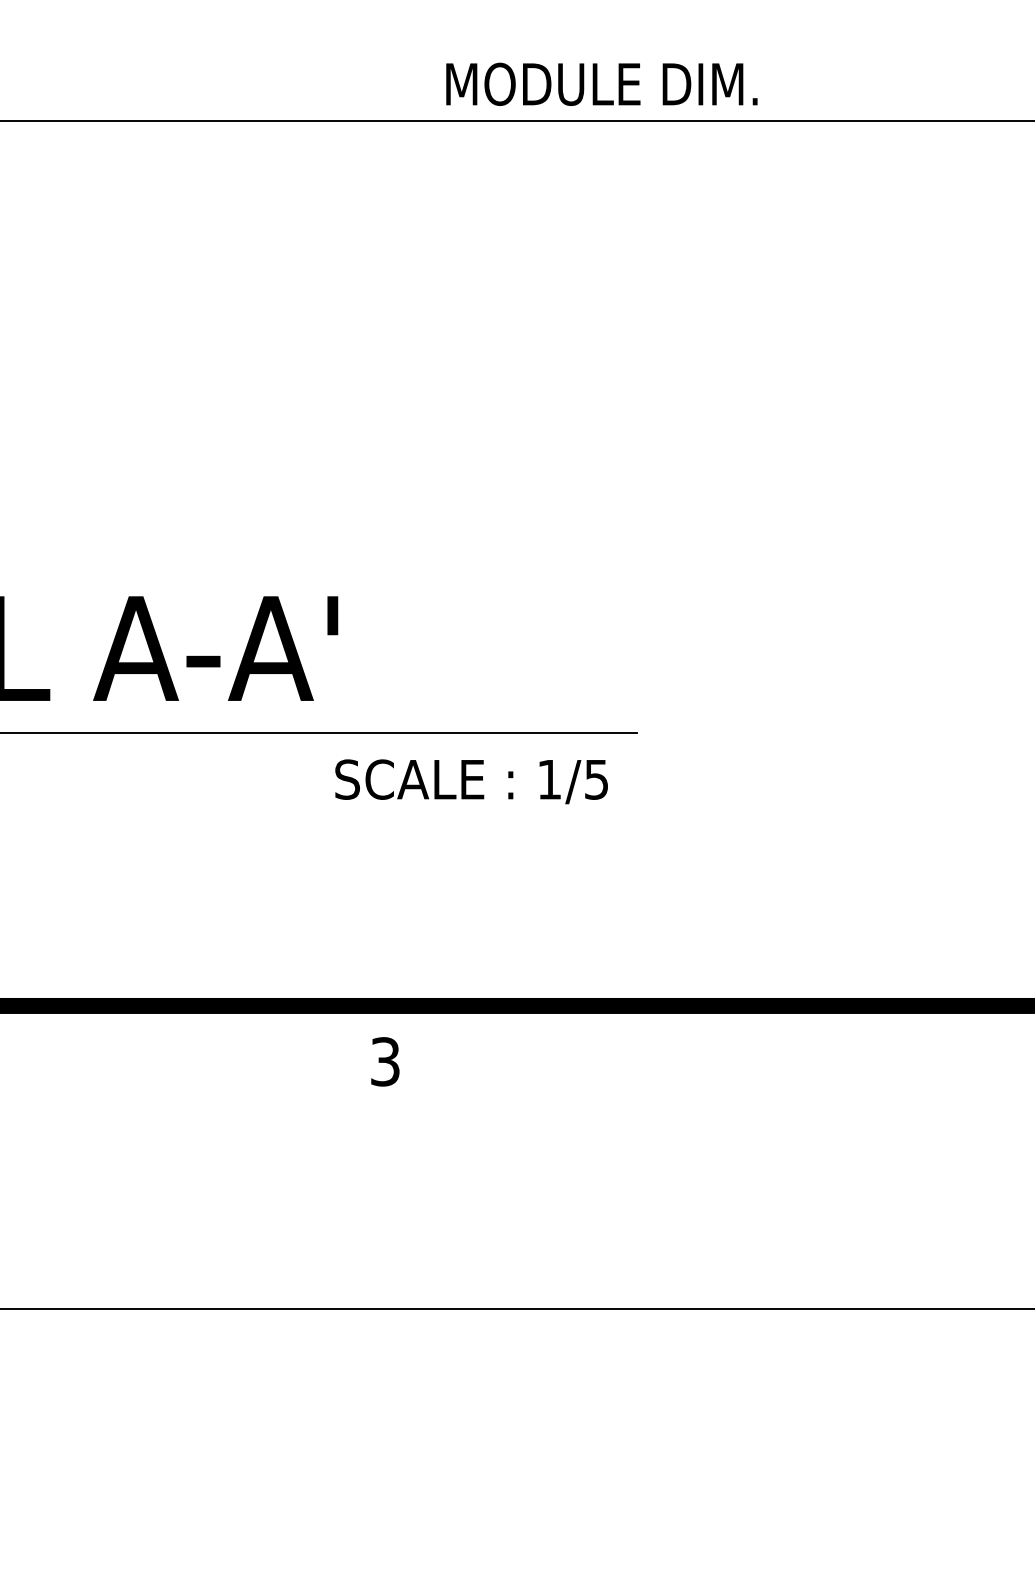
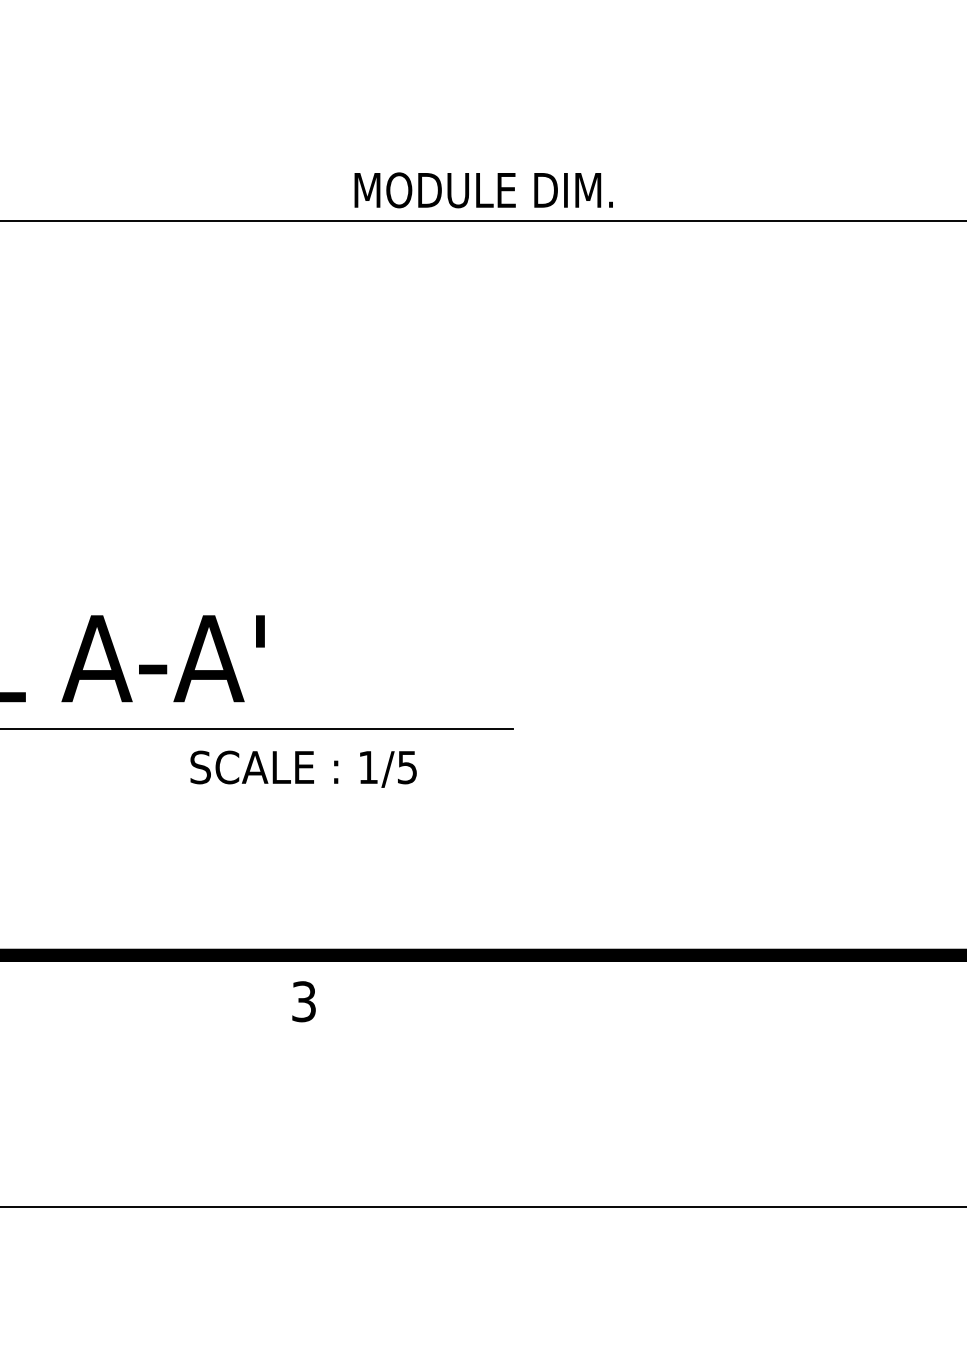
text: (471, 780) -> (303, 768), moved

